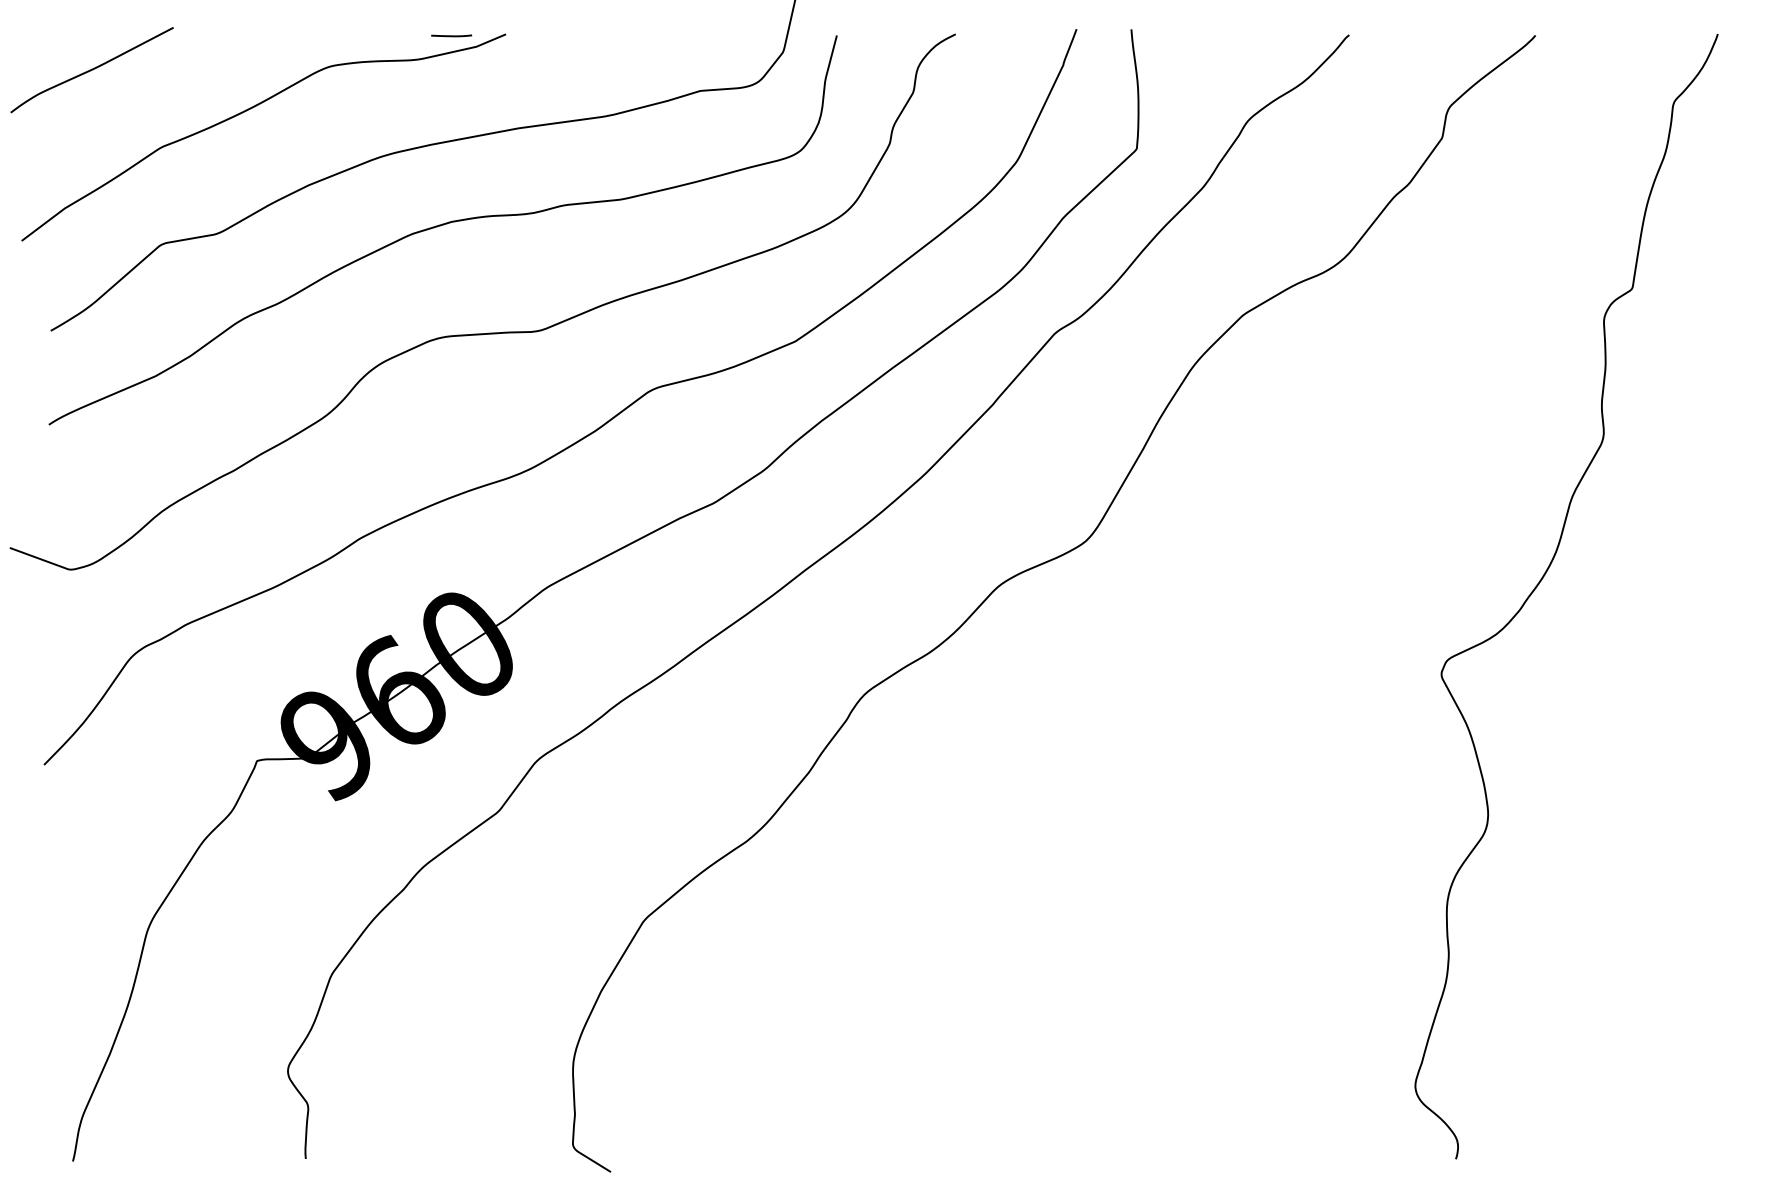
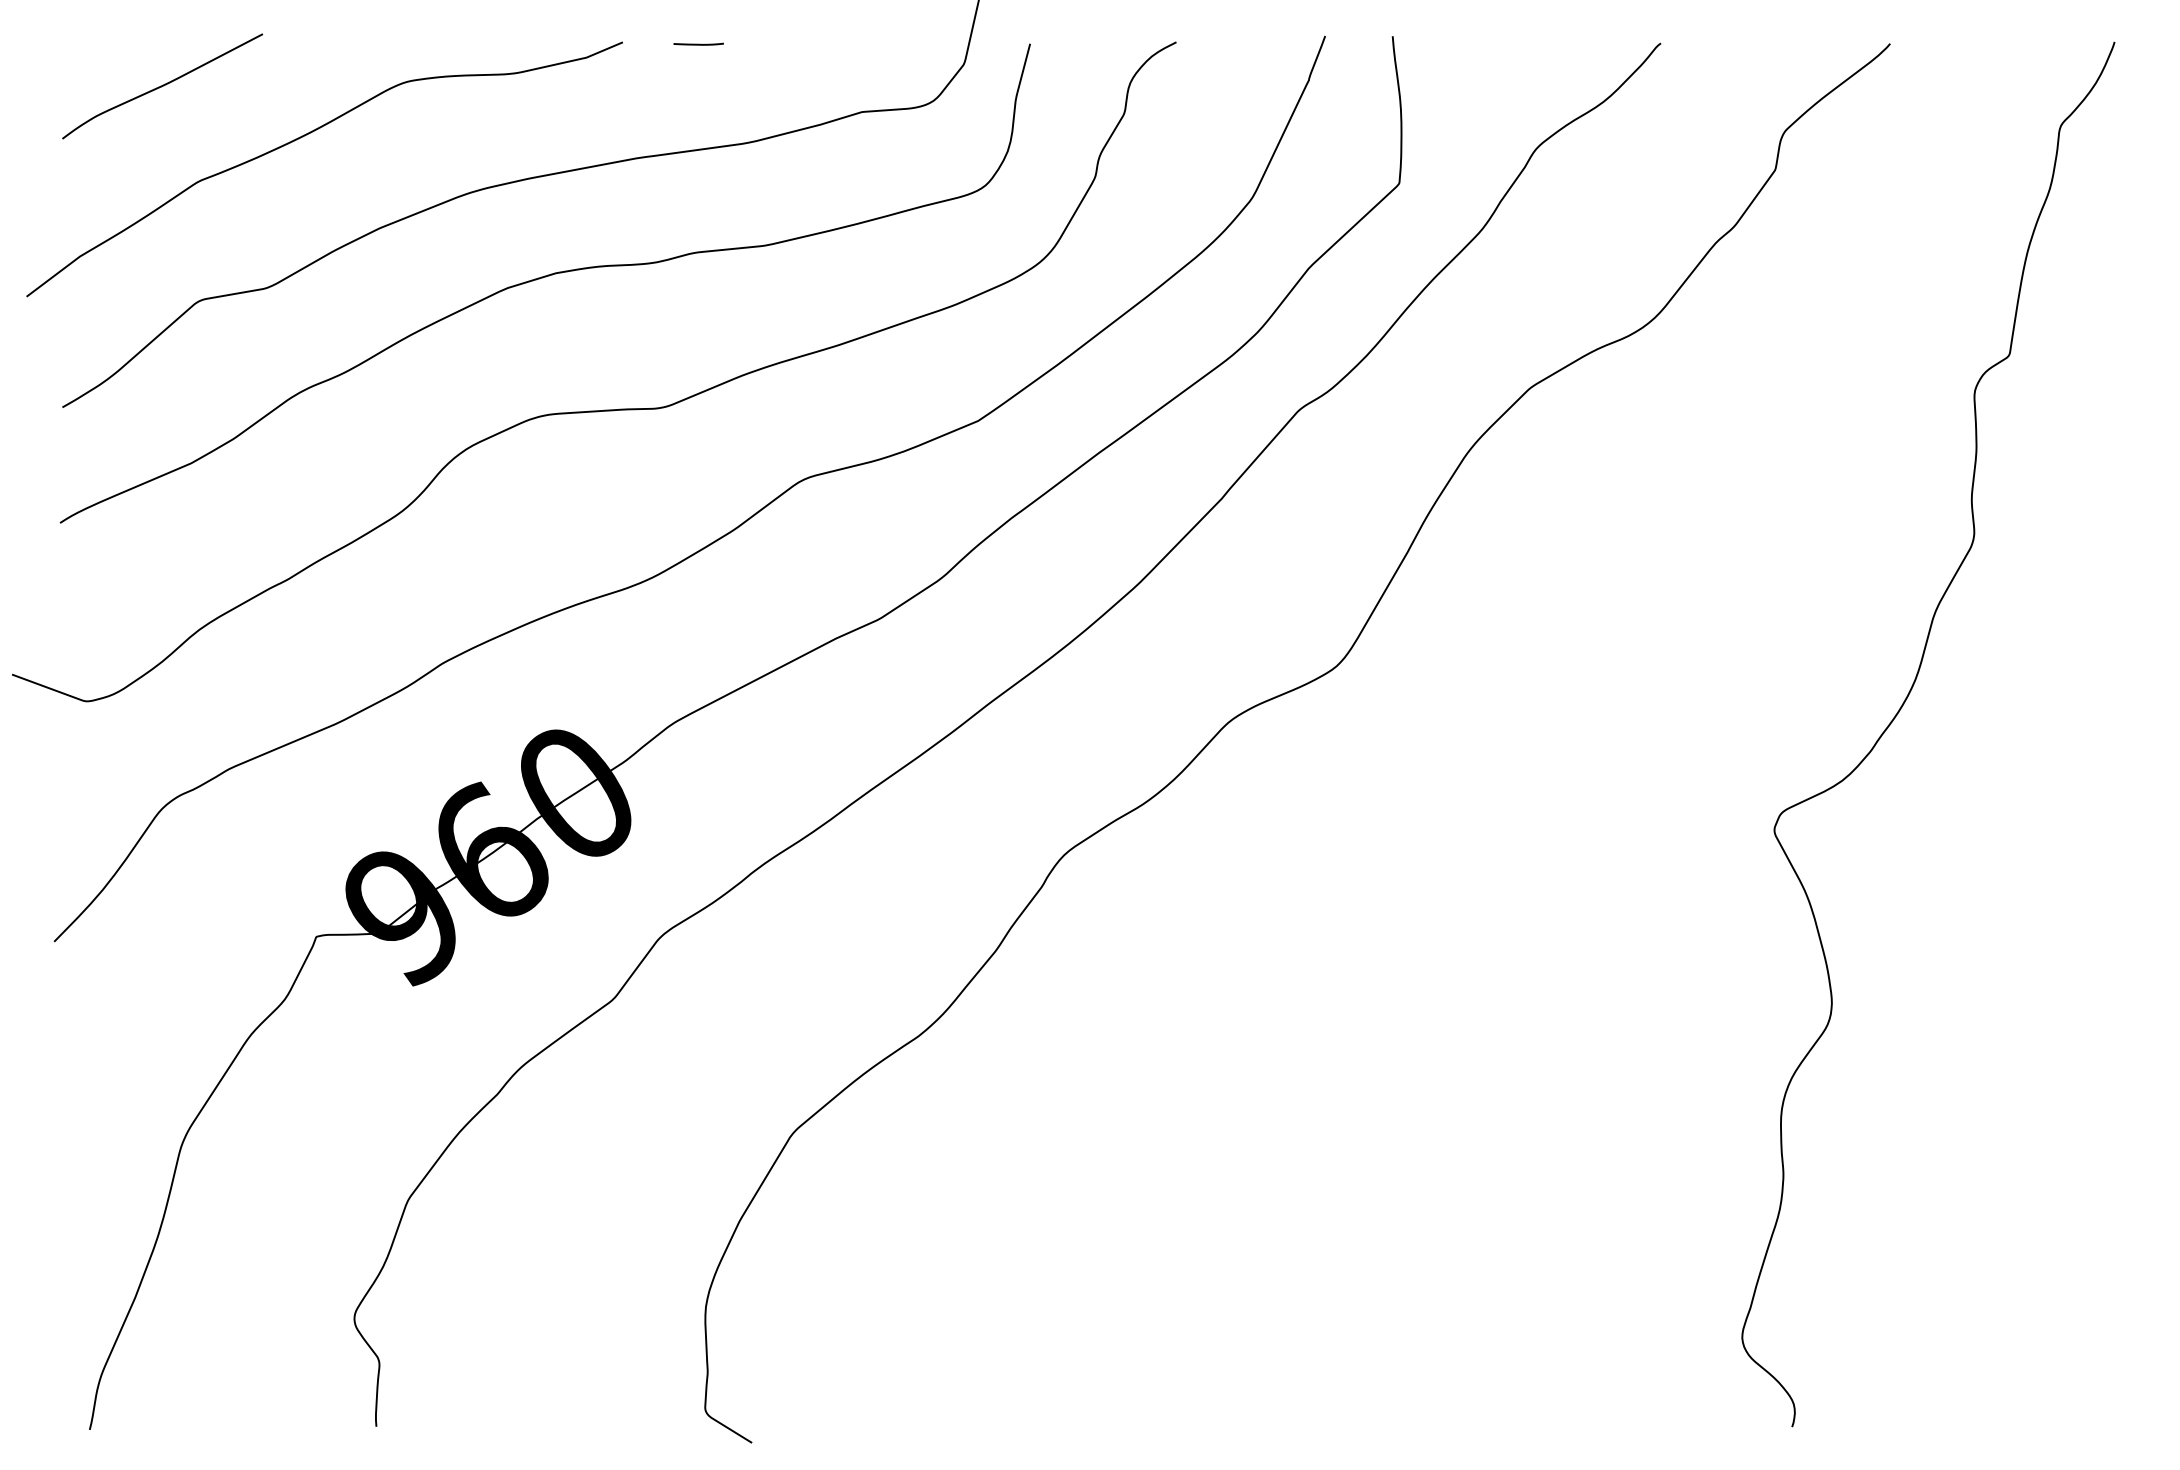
line: (451, 35) -> (698, 43), moved
curve: (91, 70) -> (161, 86), moved

